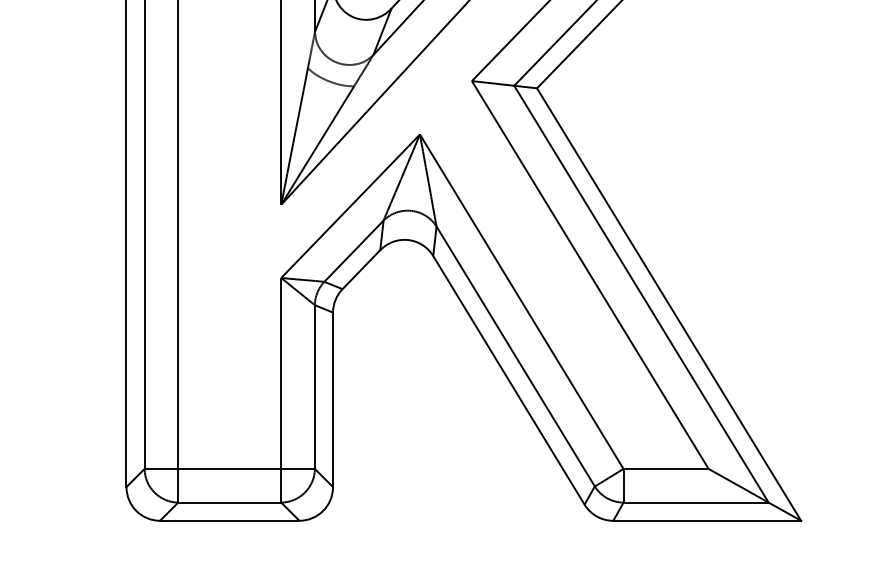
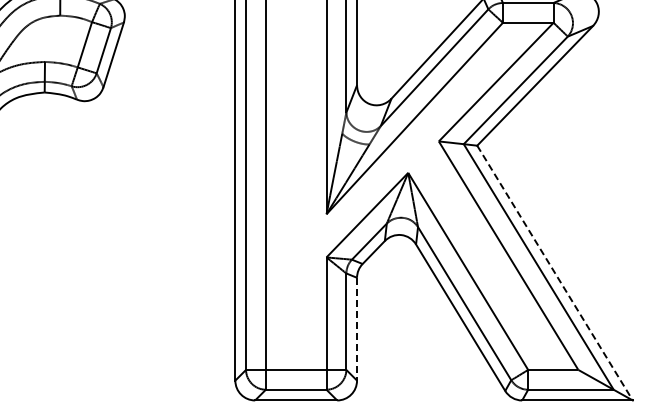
line: (669, 305) -> (555, 273), solid -> dashed
line: (333, 400) -> (357, 329), solid -> dashed

